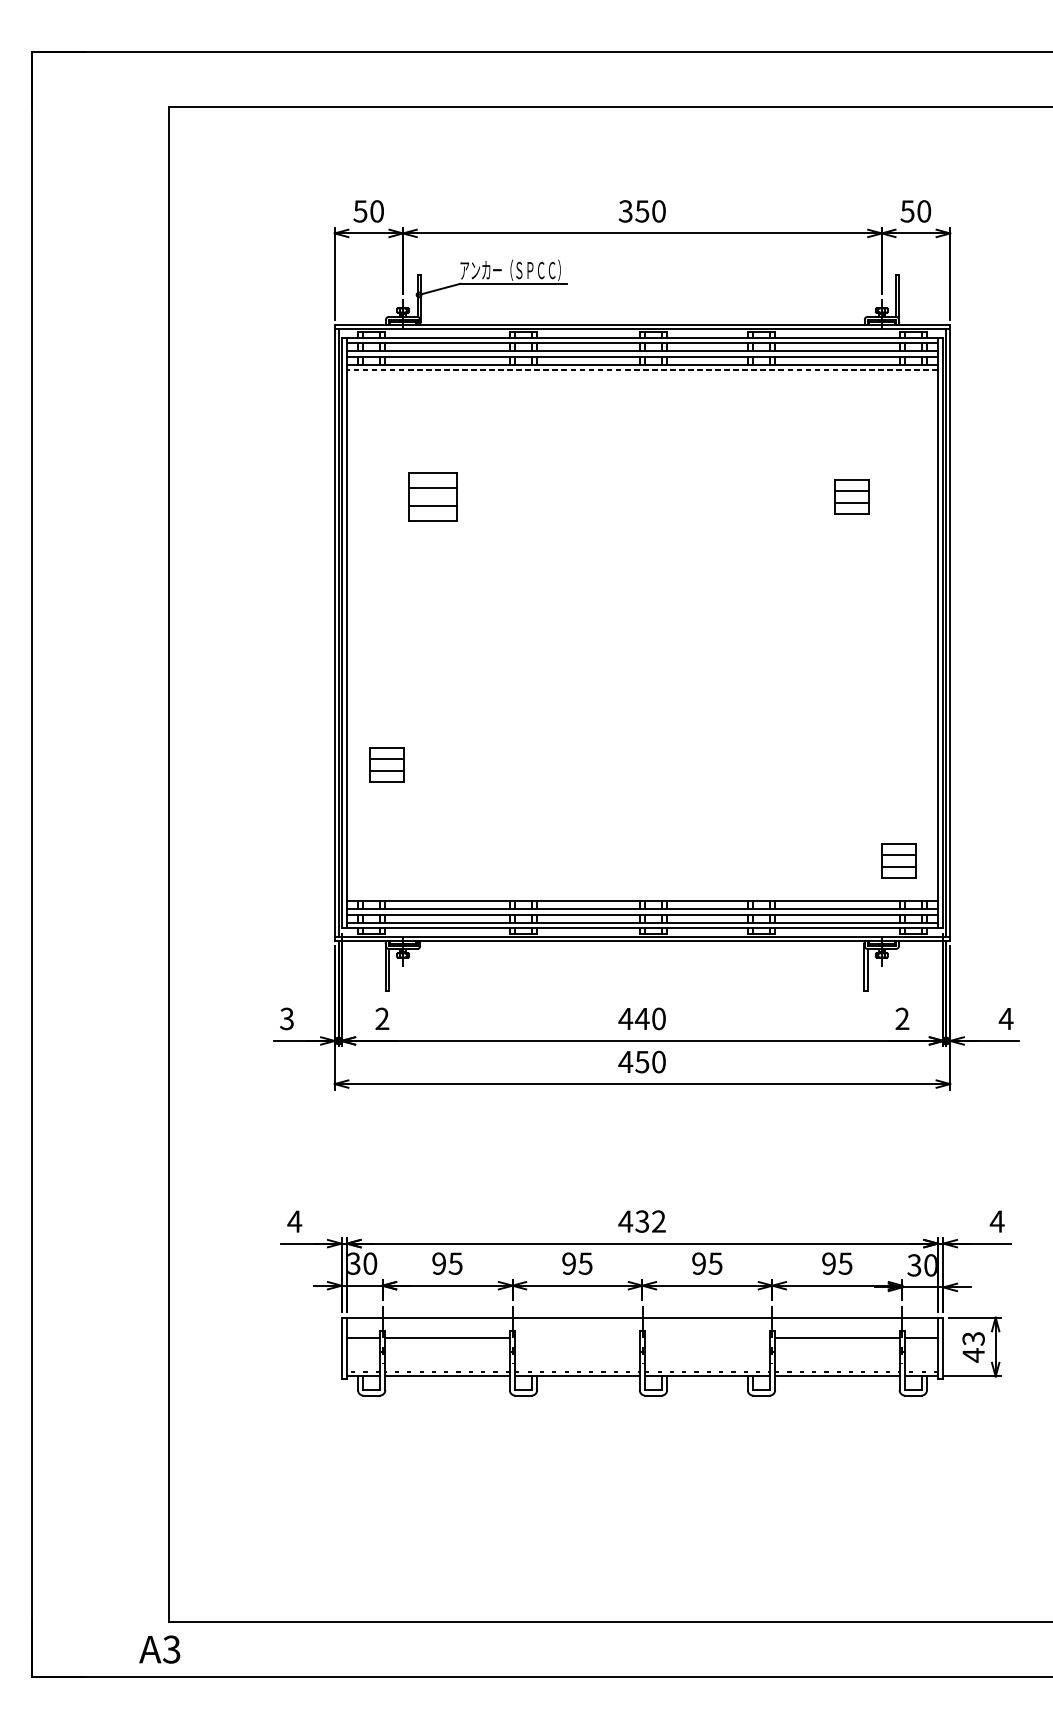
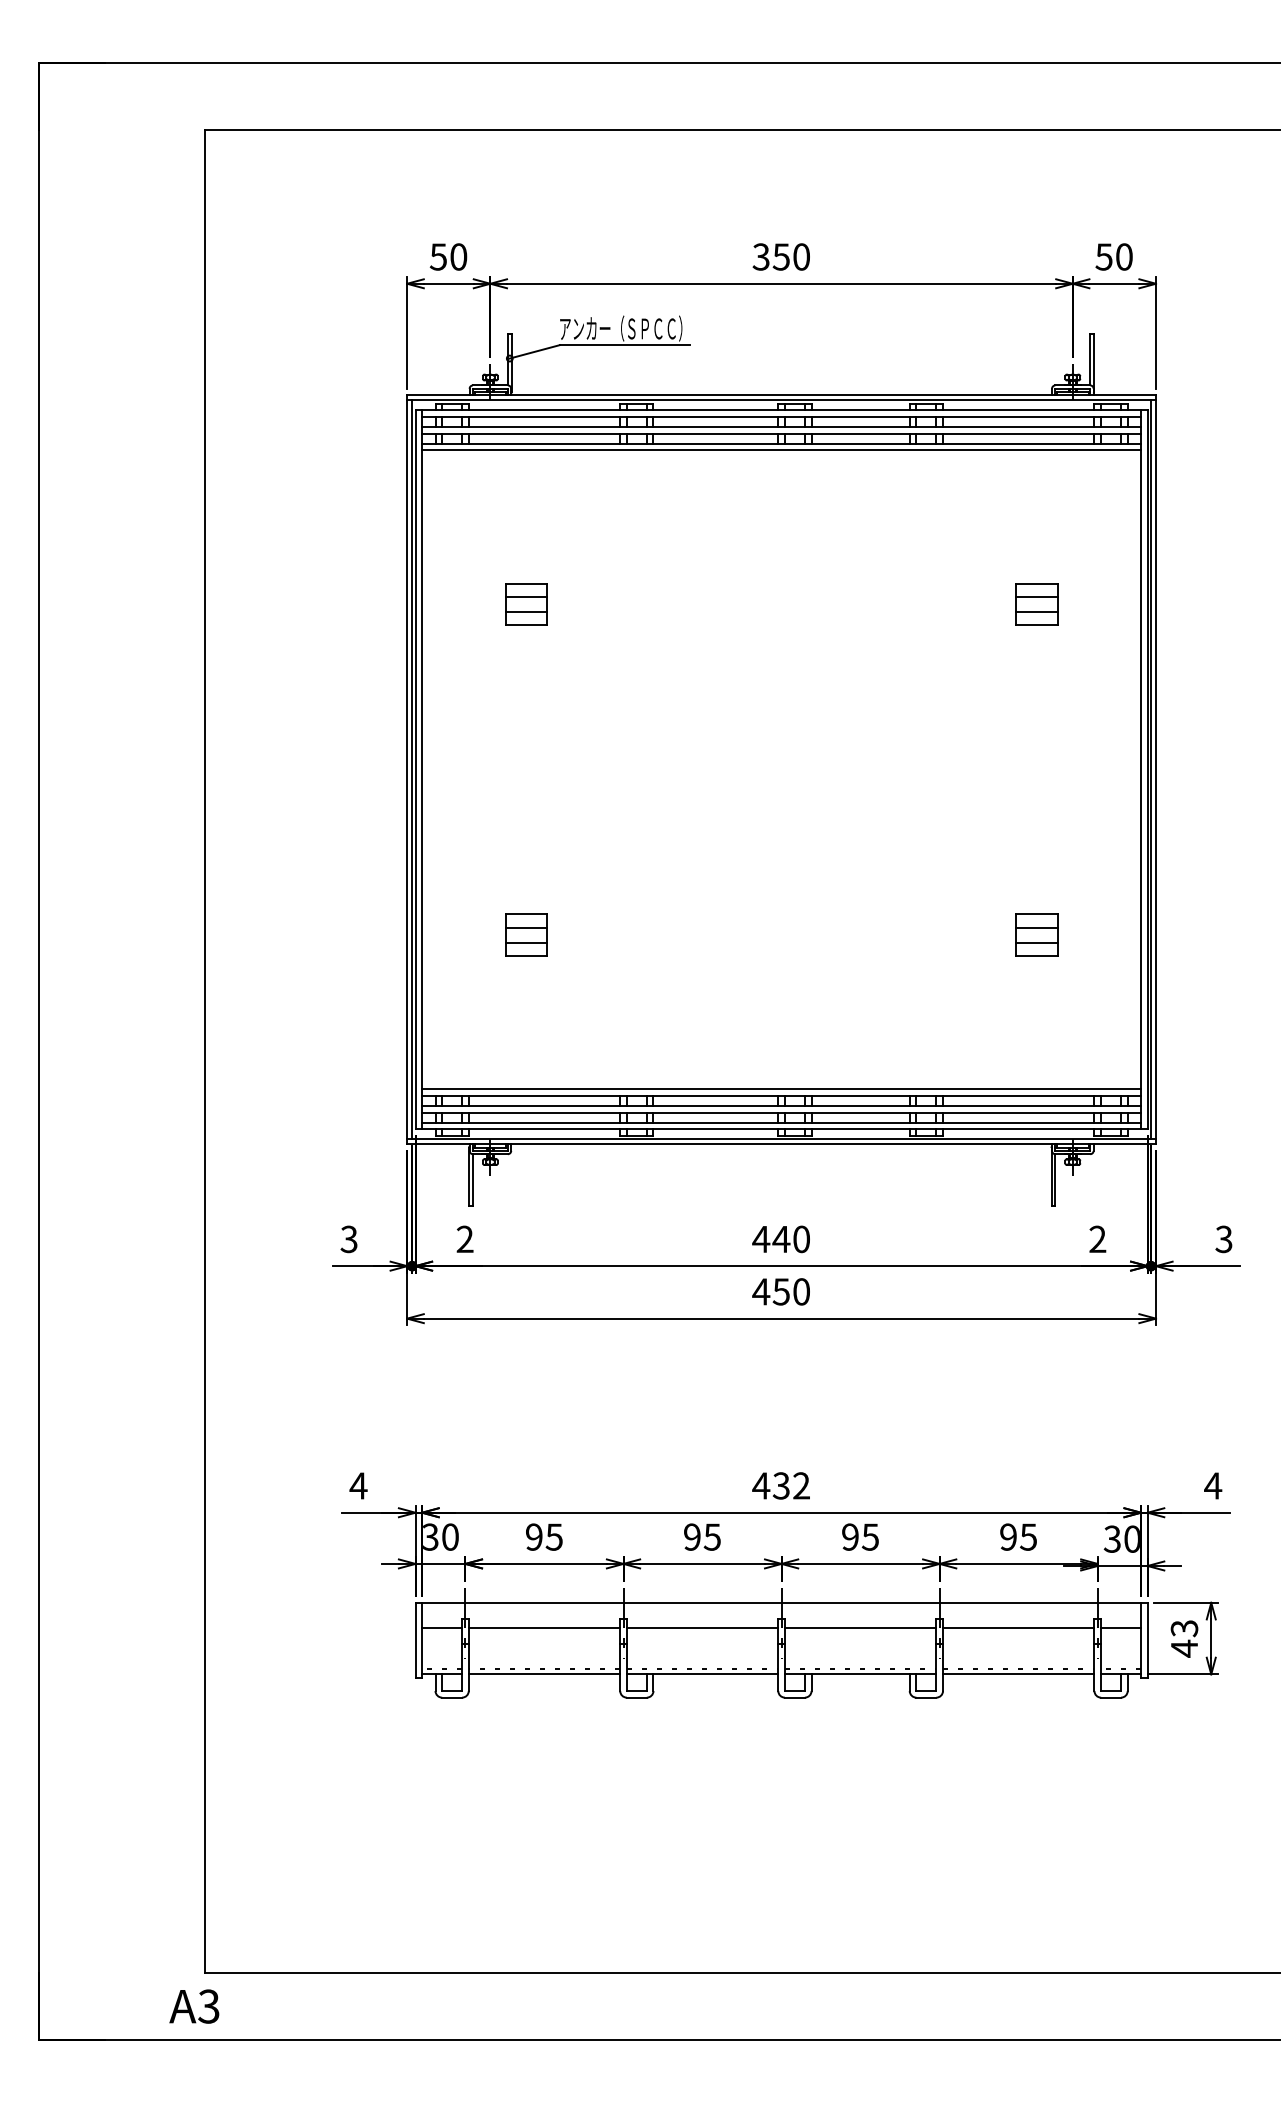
line: (642, 370) -> (781, 450), dashed -> solid
part: (432, 497) -> (526, 604), size x0.71
part: (386, 764) -> (526, 934), moved
part: (898, 860) -> (1036, 934), moved
line: (642, 895) -> (781, 1089), added
text: (1005, 1019) -> (1223, 1239), 4 -> 3
line: (577, 1337) -> (702, 1627), added
line: (707, 1337) -> (860, 1627), added

